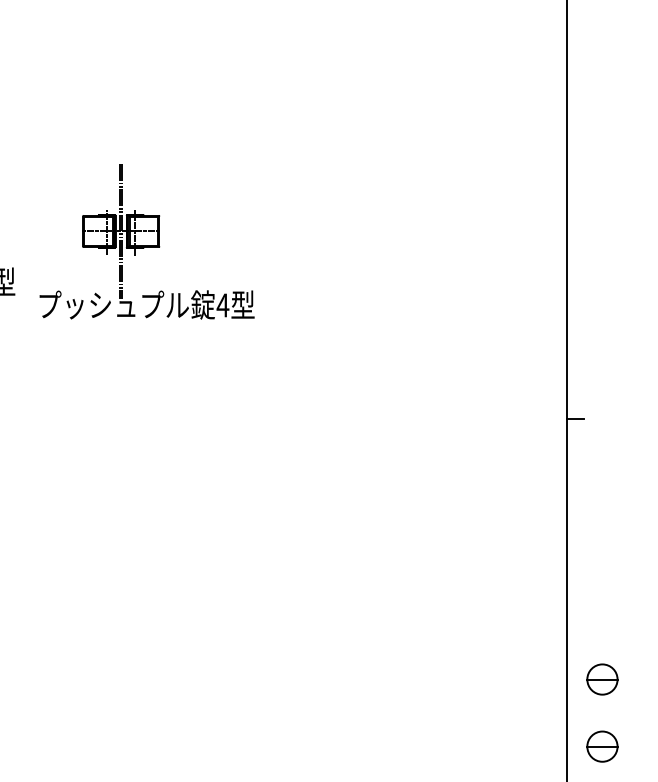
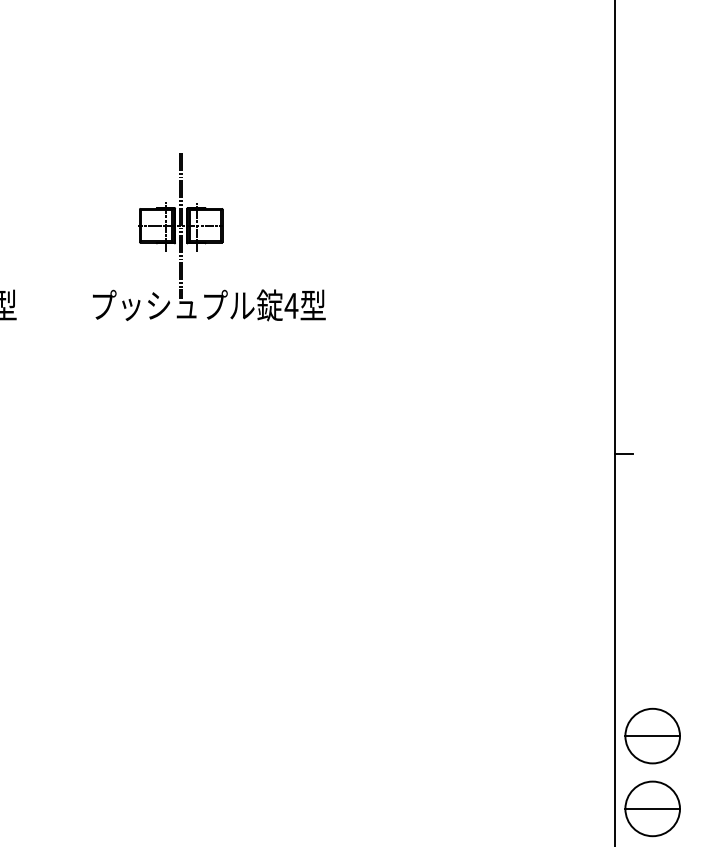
part: (146, 241) -> (208, 236), moved
part: (602, 679) -> (652, 736), size x1.67
part: (602, 746) -> (652, 808), size x1.67

